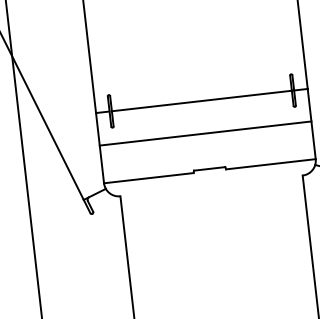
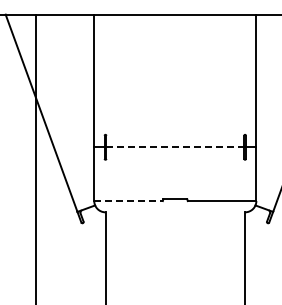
line: (202, 101) -> (175, 147), solid -> dashed
line: (205, 133) -> (175, 172), removed
line: (150, 178) -> (129, 201), solid -> dashed

